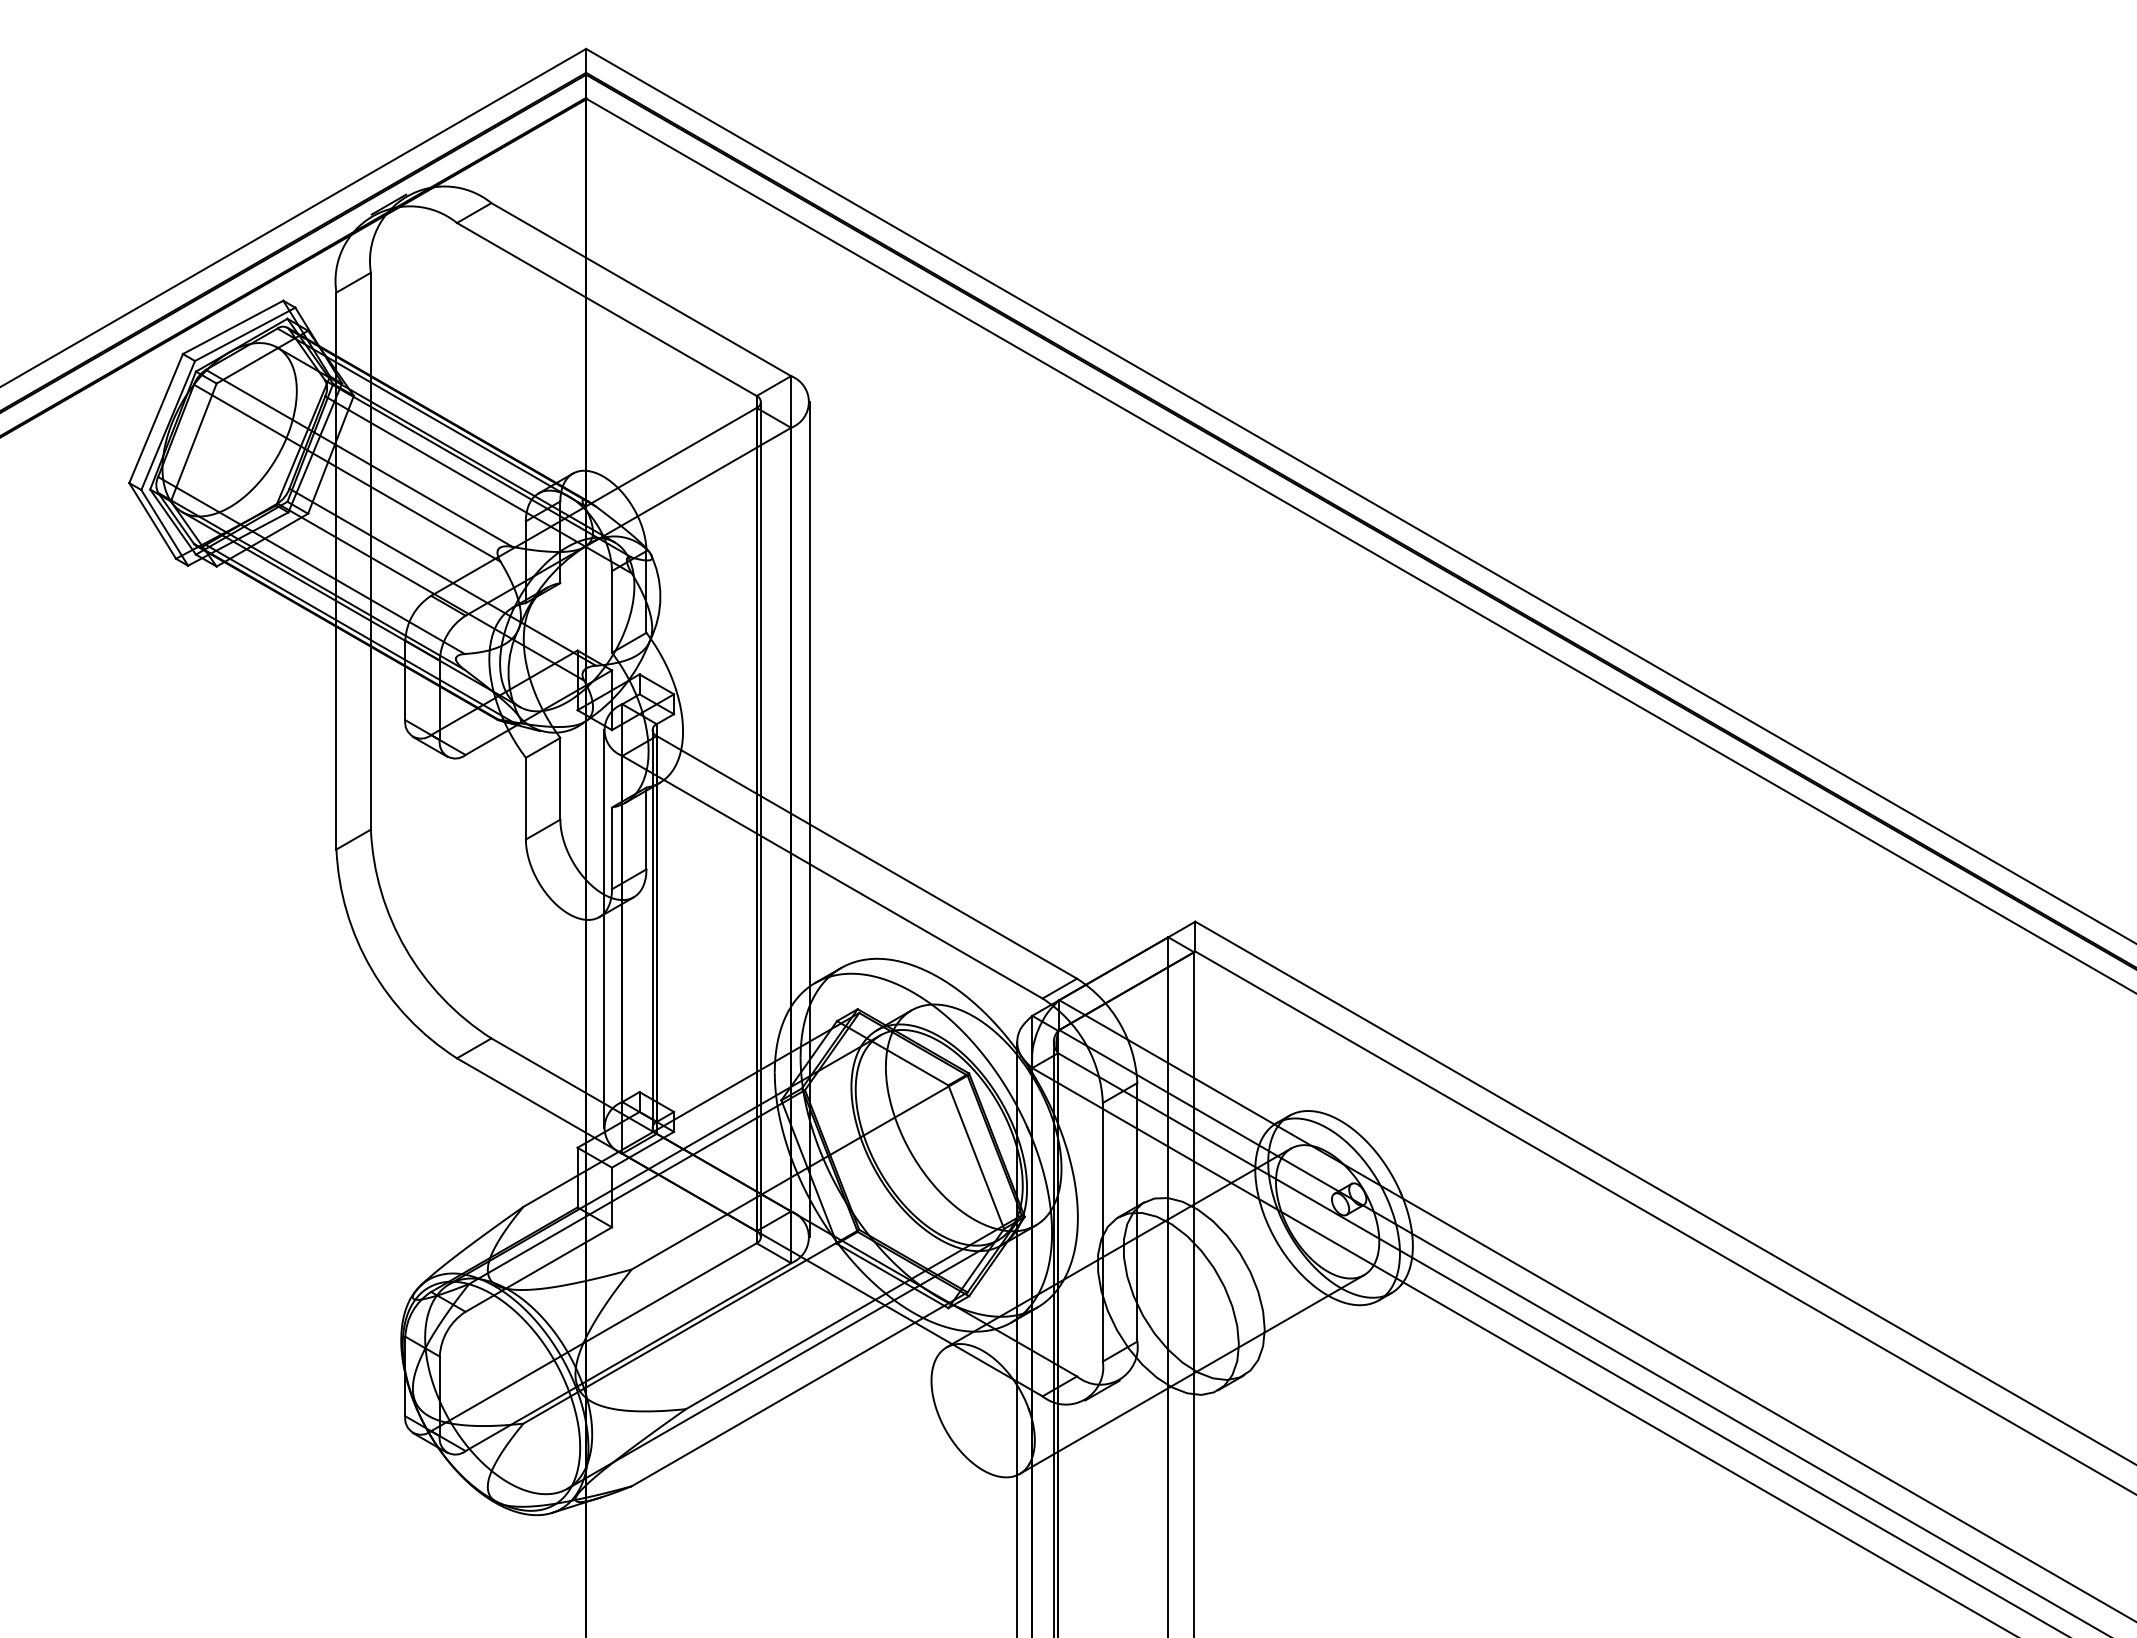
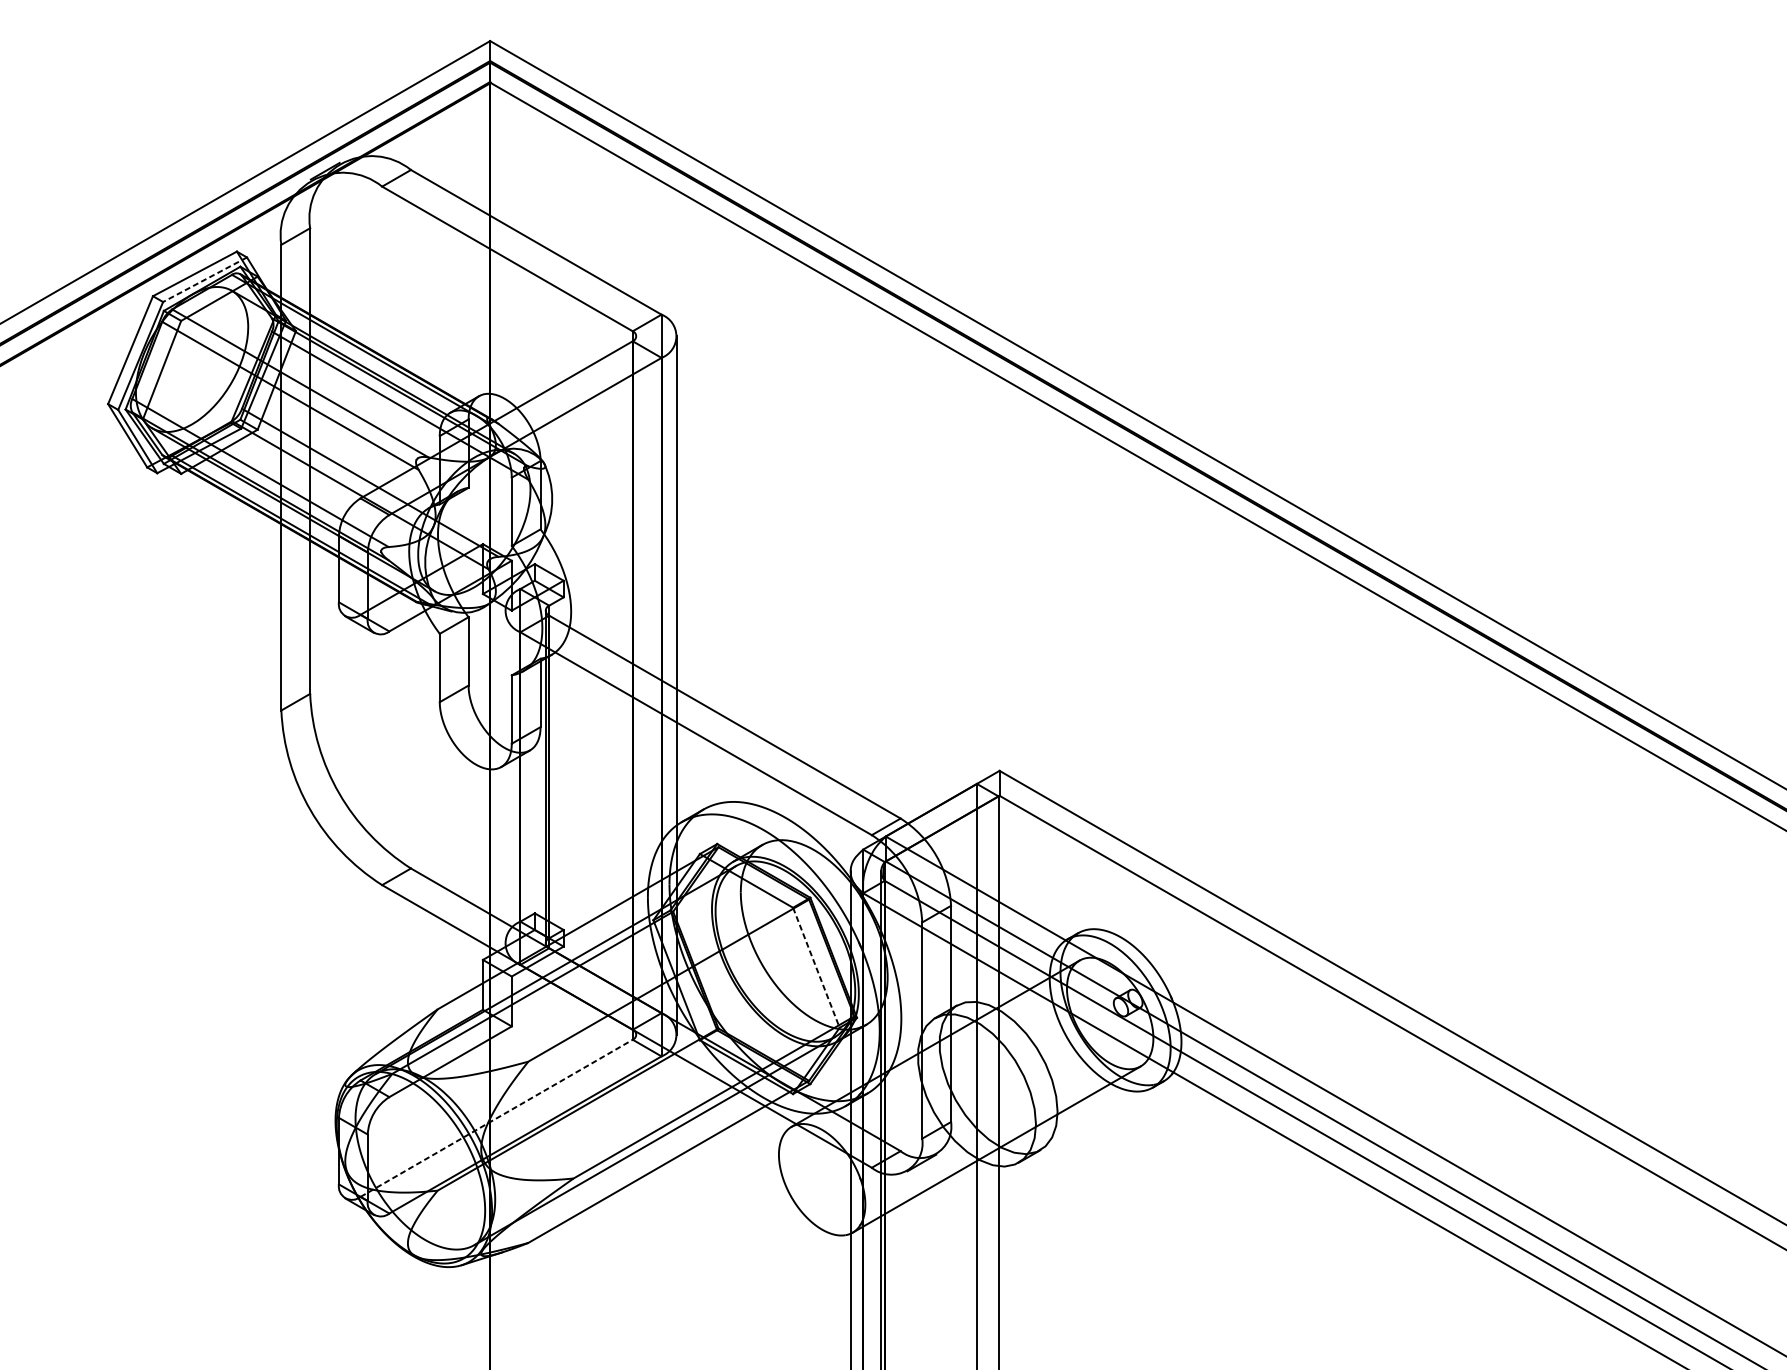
line: (245, 334) -> (205, 279), solid -> dashed
line: (760, 819) -> (635, 685), removed
line: (603, 928) -> (504, 776), removed
line: (976, 1157) -> (816, 968), solid -> dashed
line: (593, 1337) -> (496, 1118), solid -> dashed

